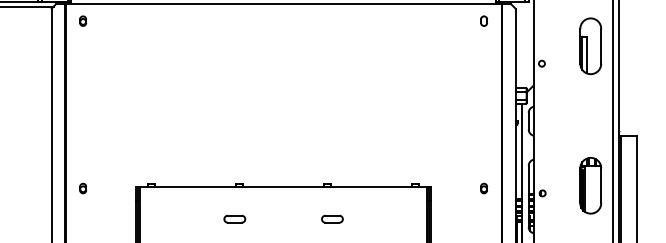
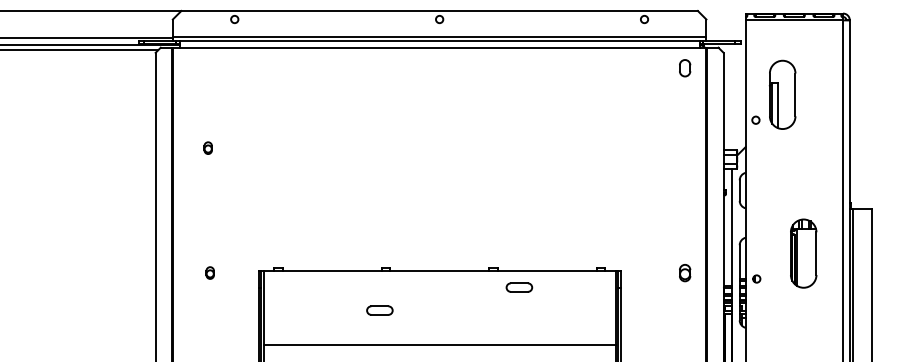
part: (82, 20) -> (207, 147), moved
part: (483, 20) -> (684, 67), size x1.4
part: (590, 45) -> (782, 94), moved
part: (590, 185) -> (803, 253), moved
part: (82, 188) -> (209, 272), moved
part: (483, 188) -> (684, 272), size x1.4
part: (332, 219) -> (519, 287), moved

